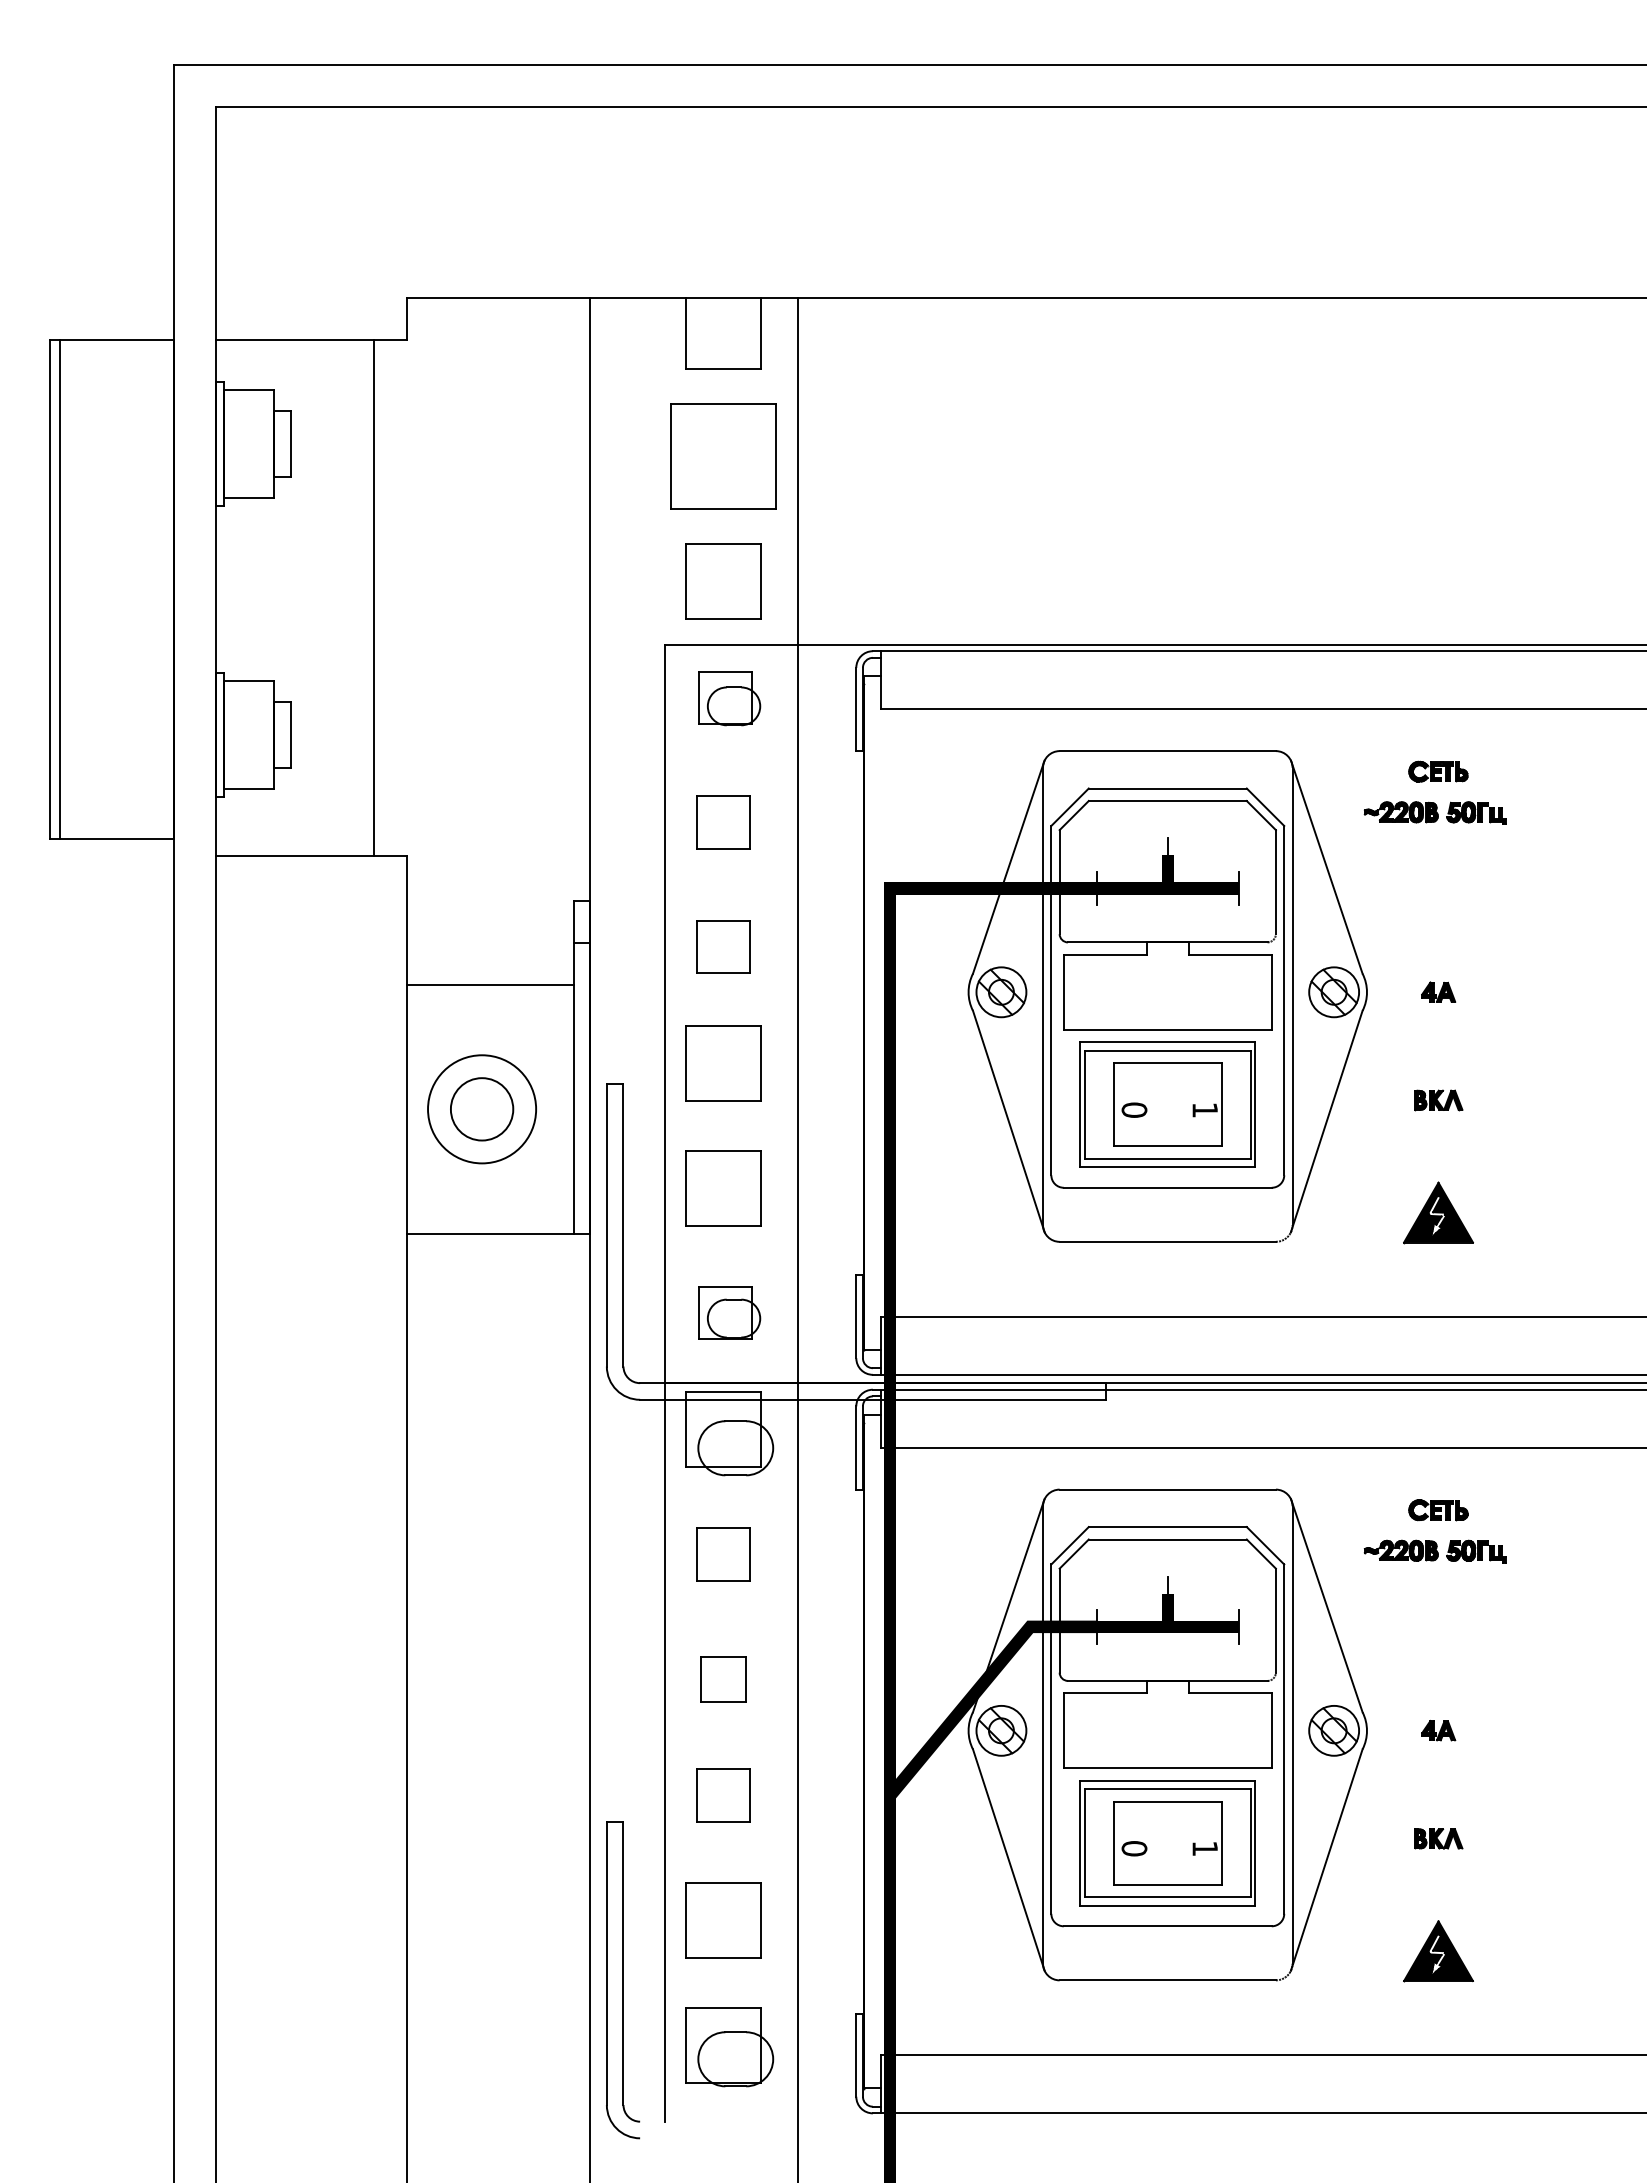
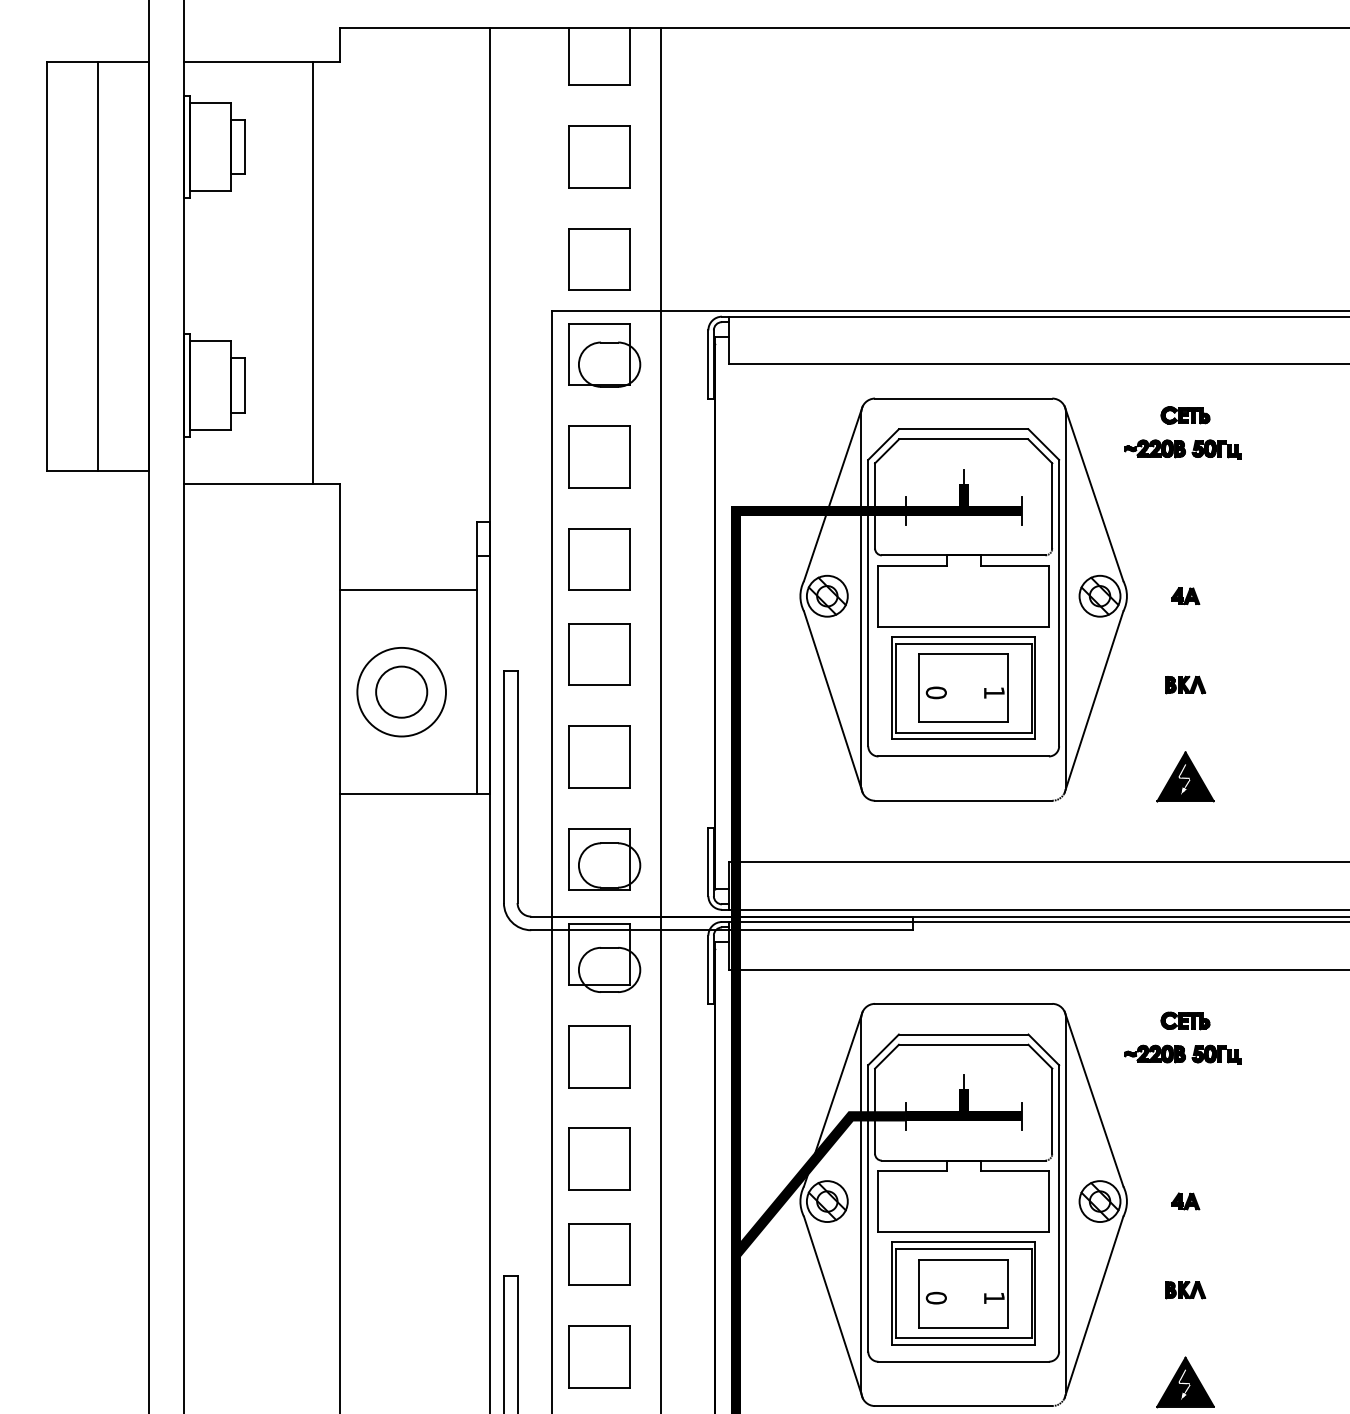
part: (723, 456) -> (599, 157), size x0.71
line: (59, 589) -> (97, 266), moved
part: (729, 698) -> (604, 355), size x1.43
part: (723, 822) -> (599, 457), size x1.43
part: (723, 947) -> (599, 559), size x1.43
part: (729, 1313) -> (604, 859), size x1.43
part: (723, 1554) -> (599, 1057), size x1.43
part: (723, 1679) -> (599, 1159), size x1.67
part: (723, 1795) -> (599, 1254), size x1.43

